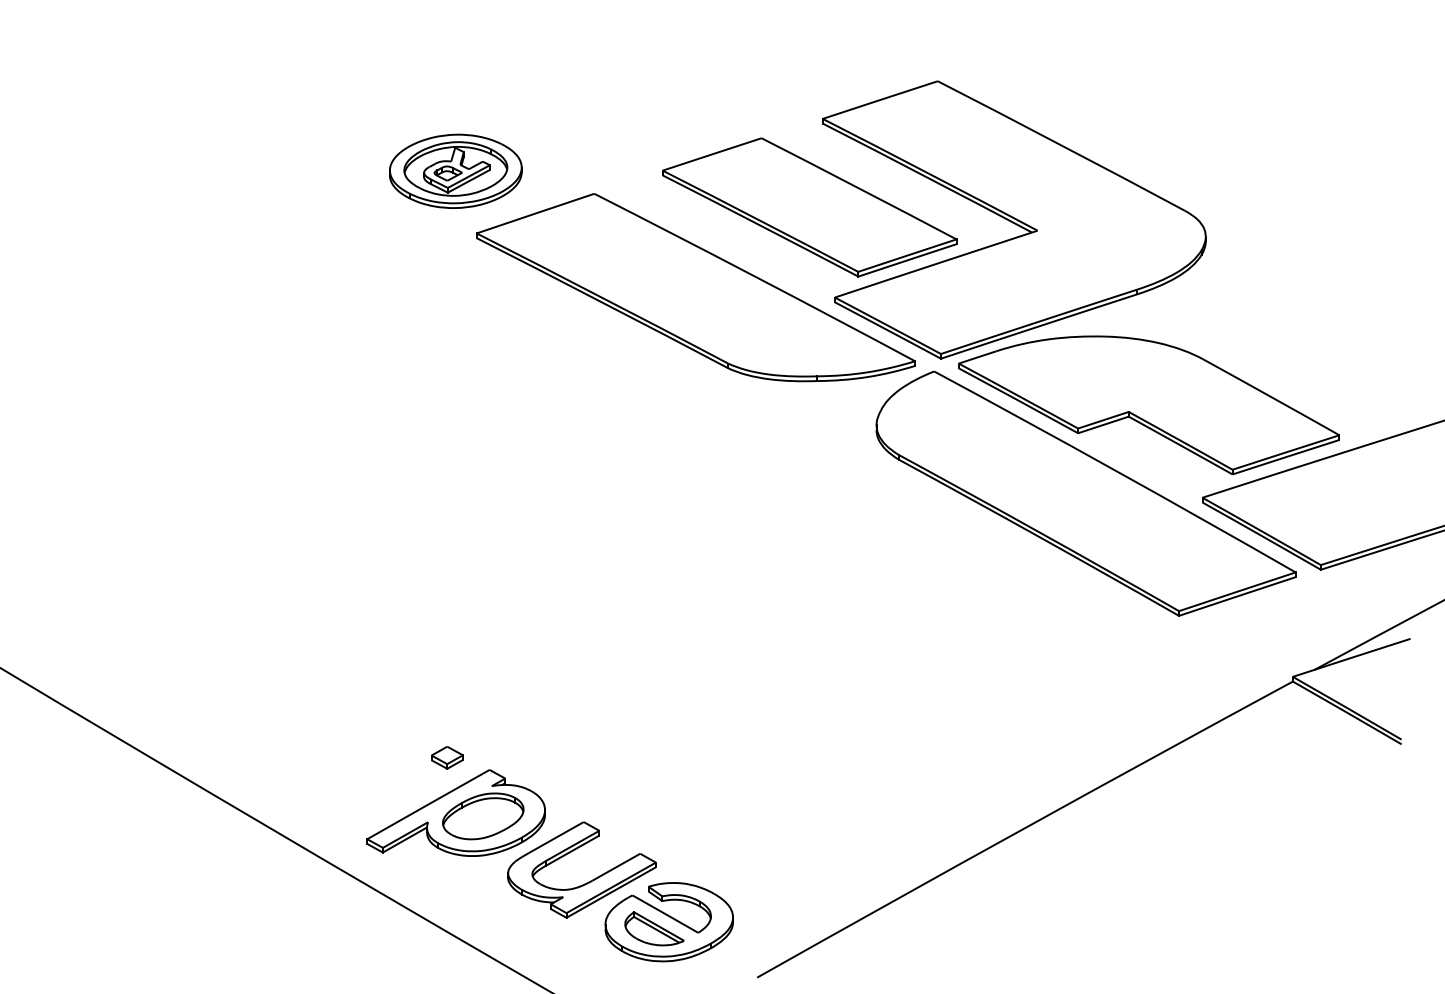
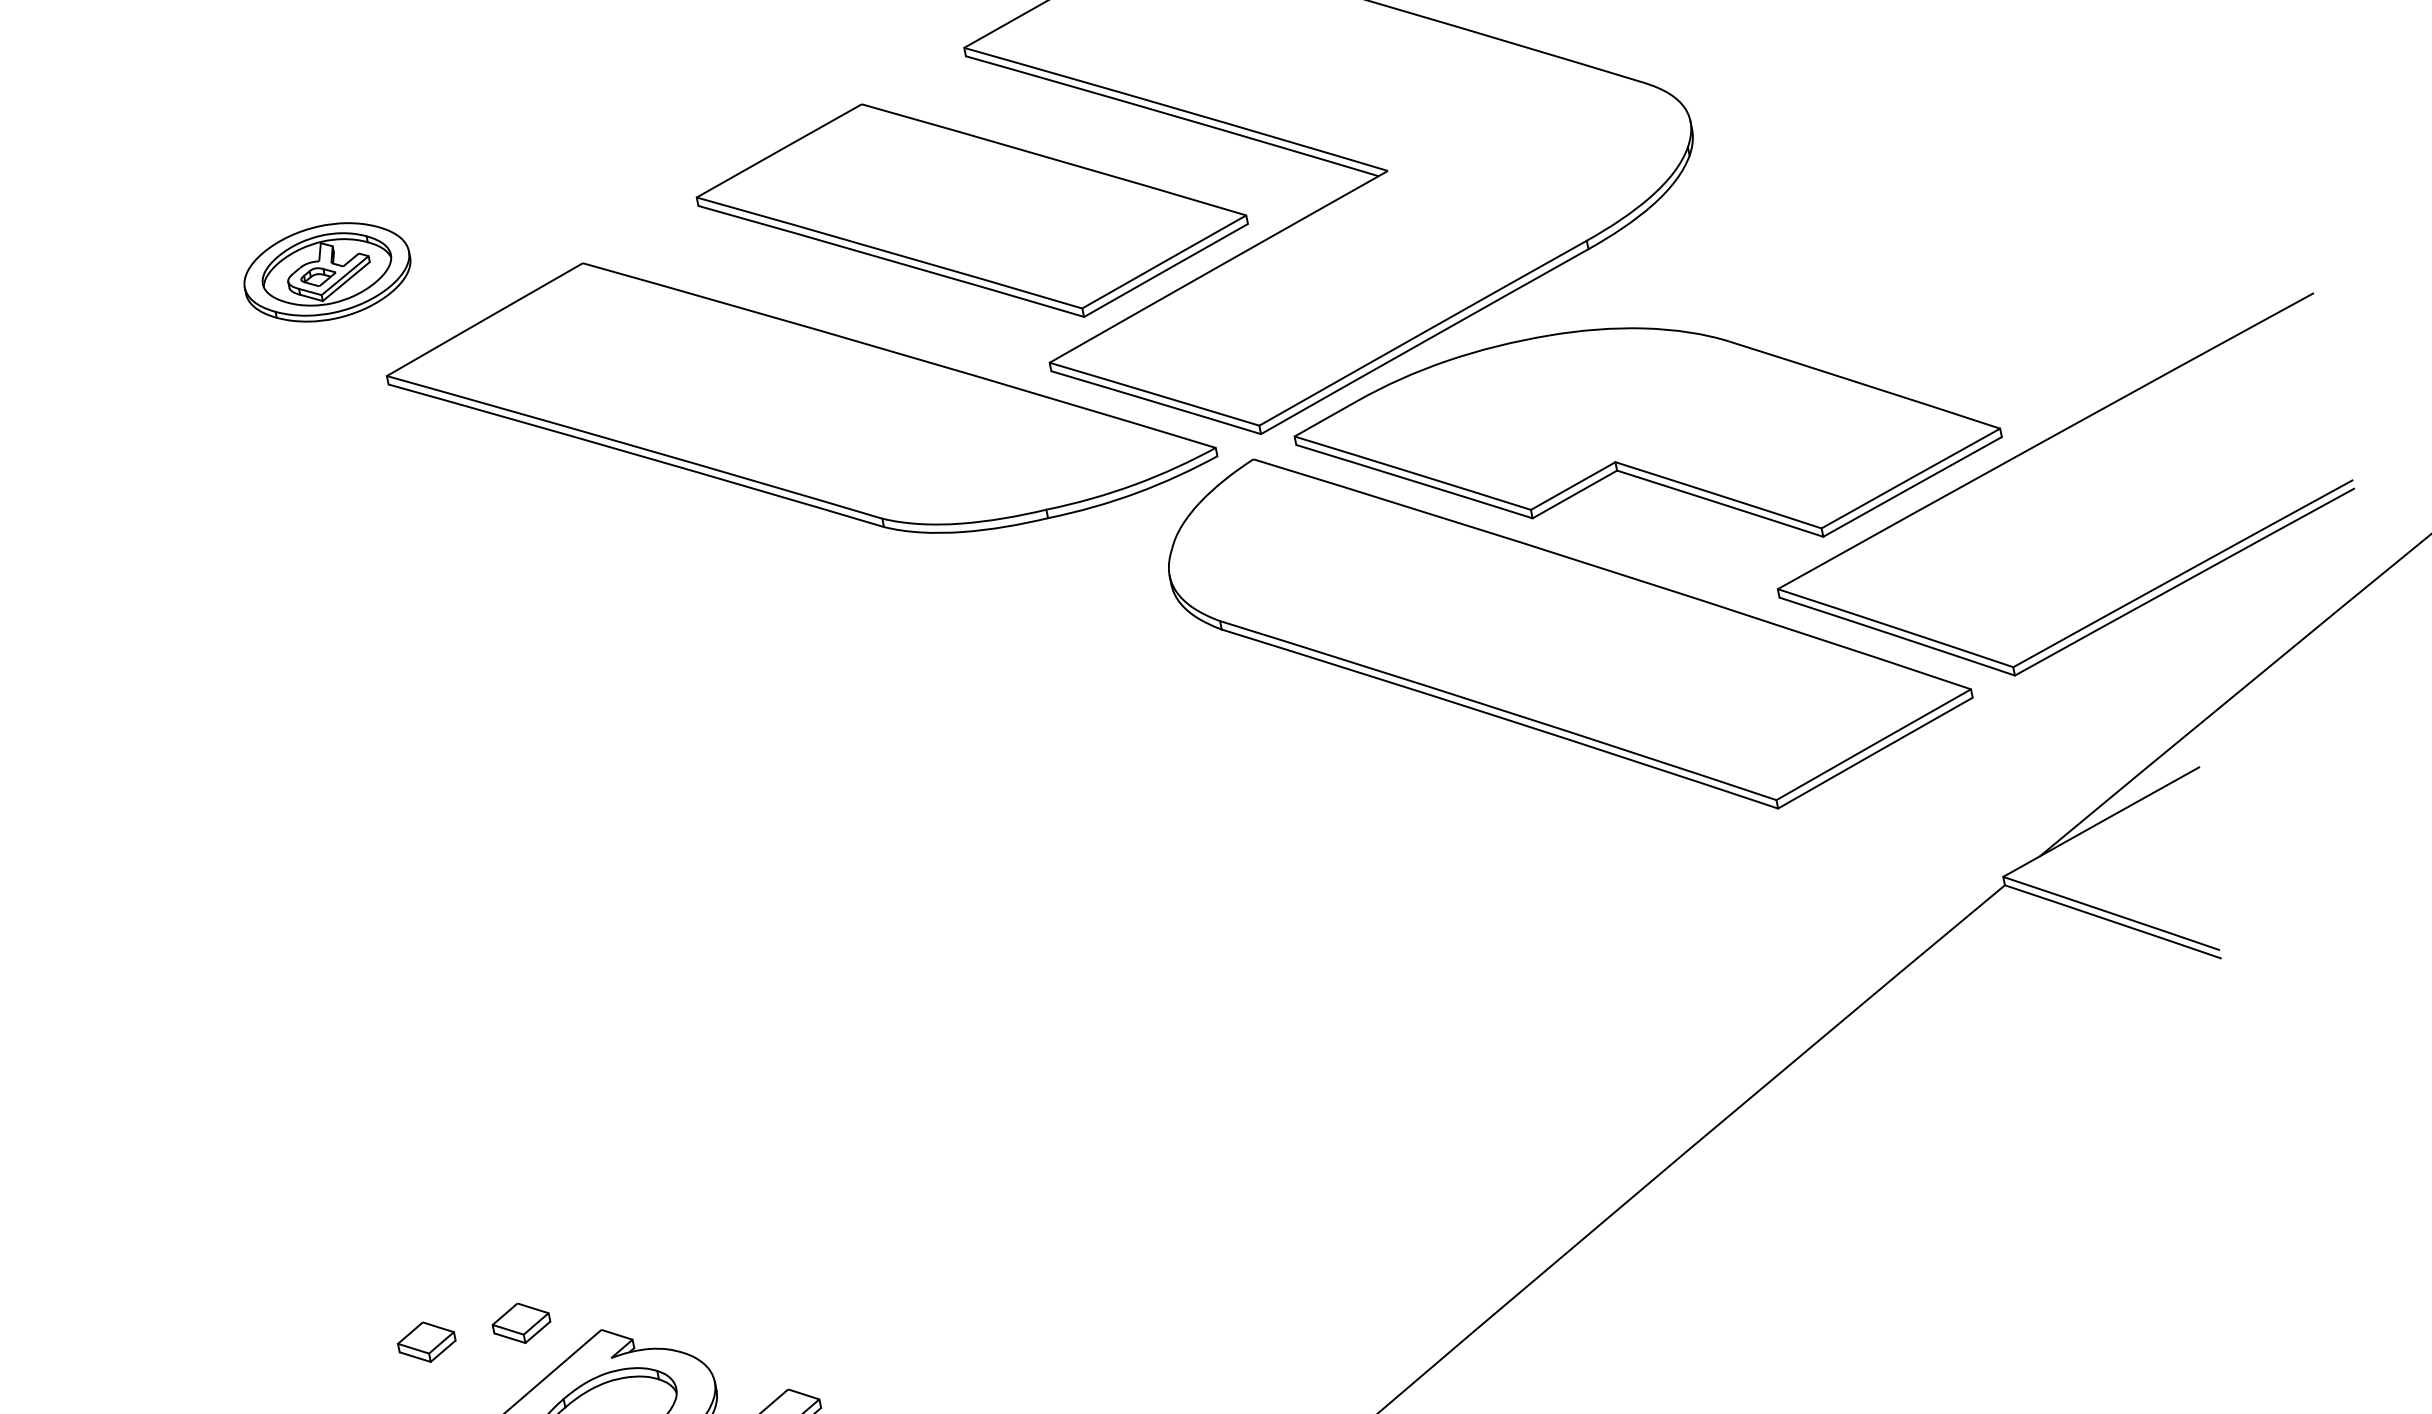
part: (455, 170) -> (326, 271), size x0.7
part: (394, 757) -> (427, 1341), added

